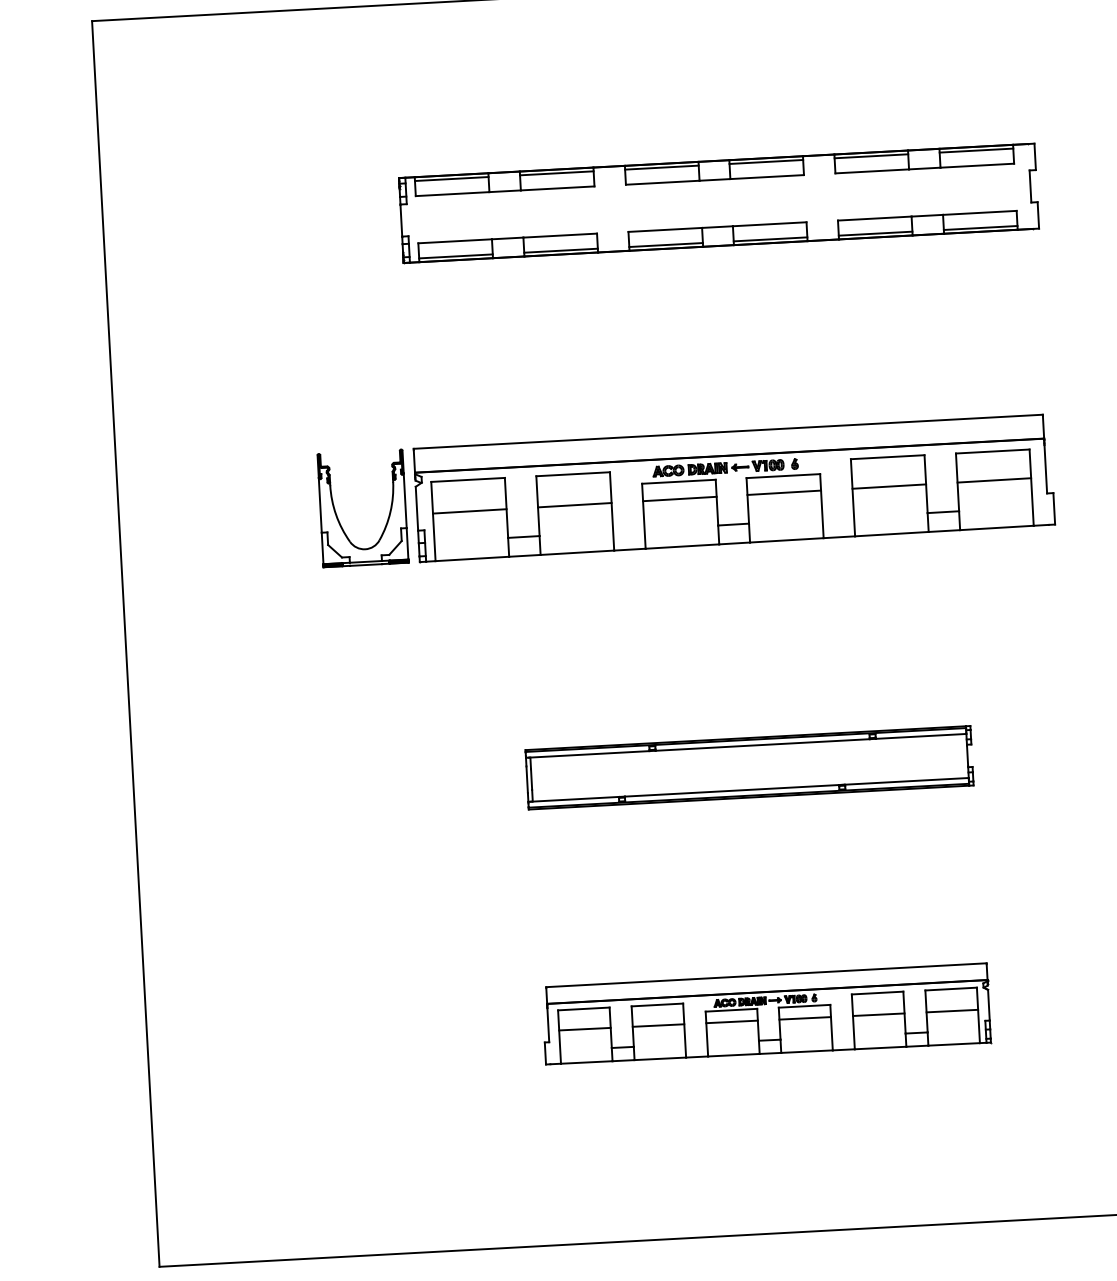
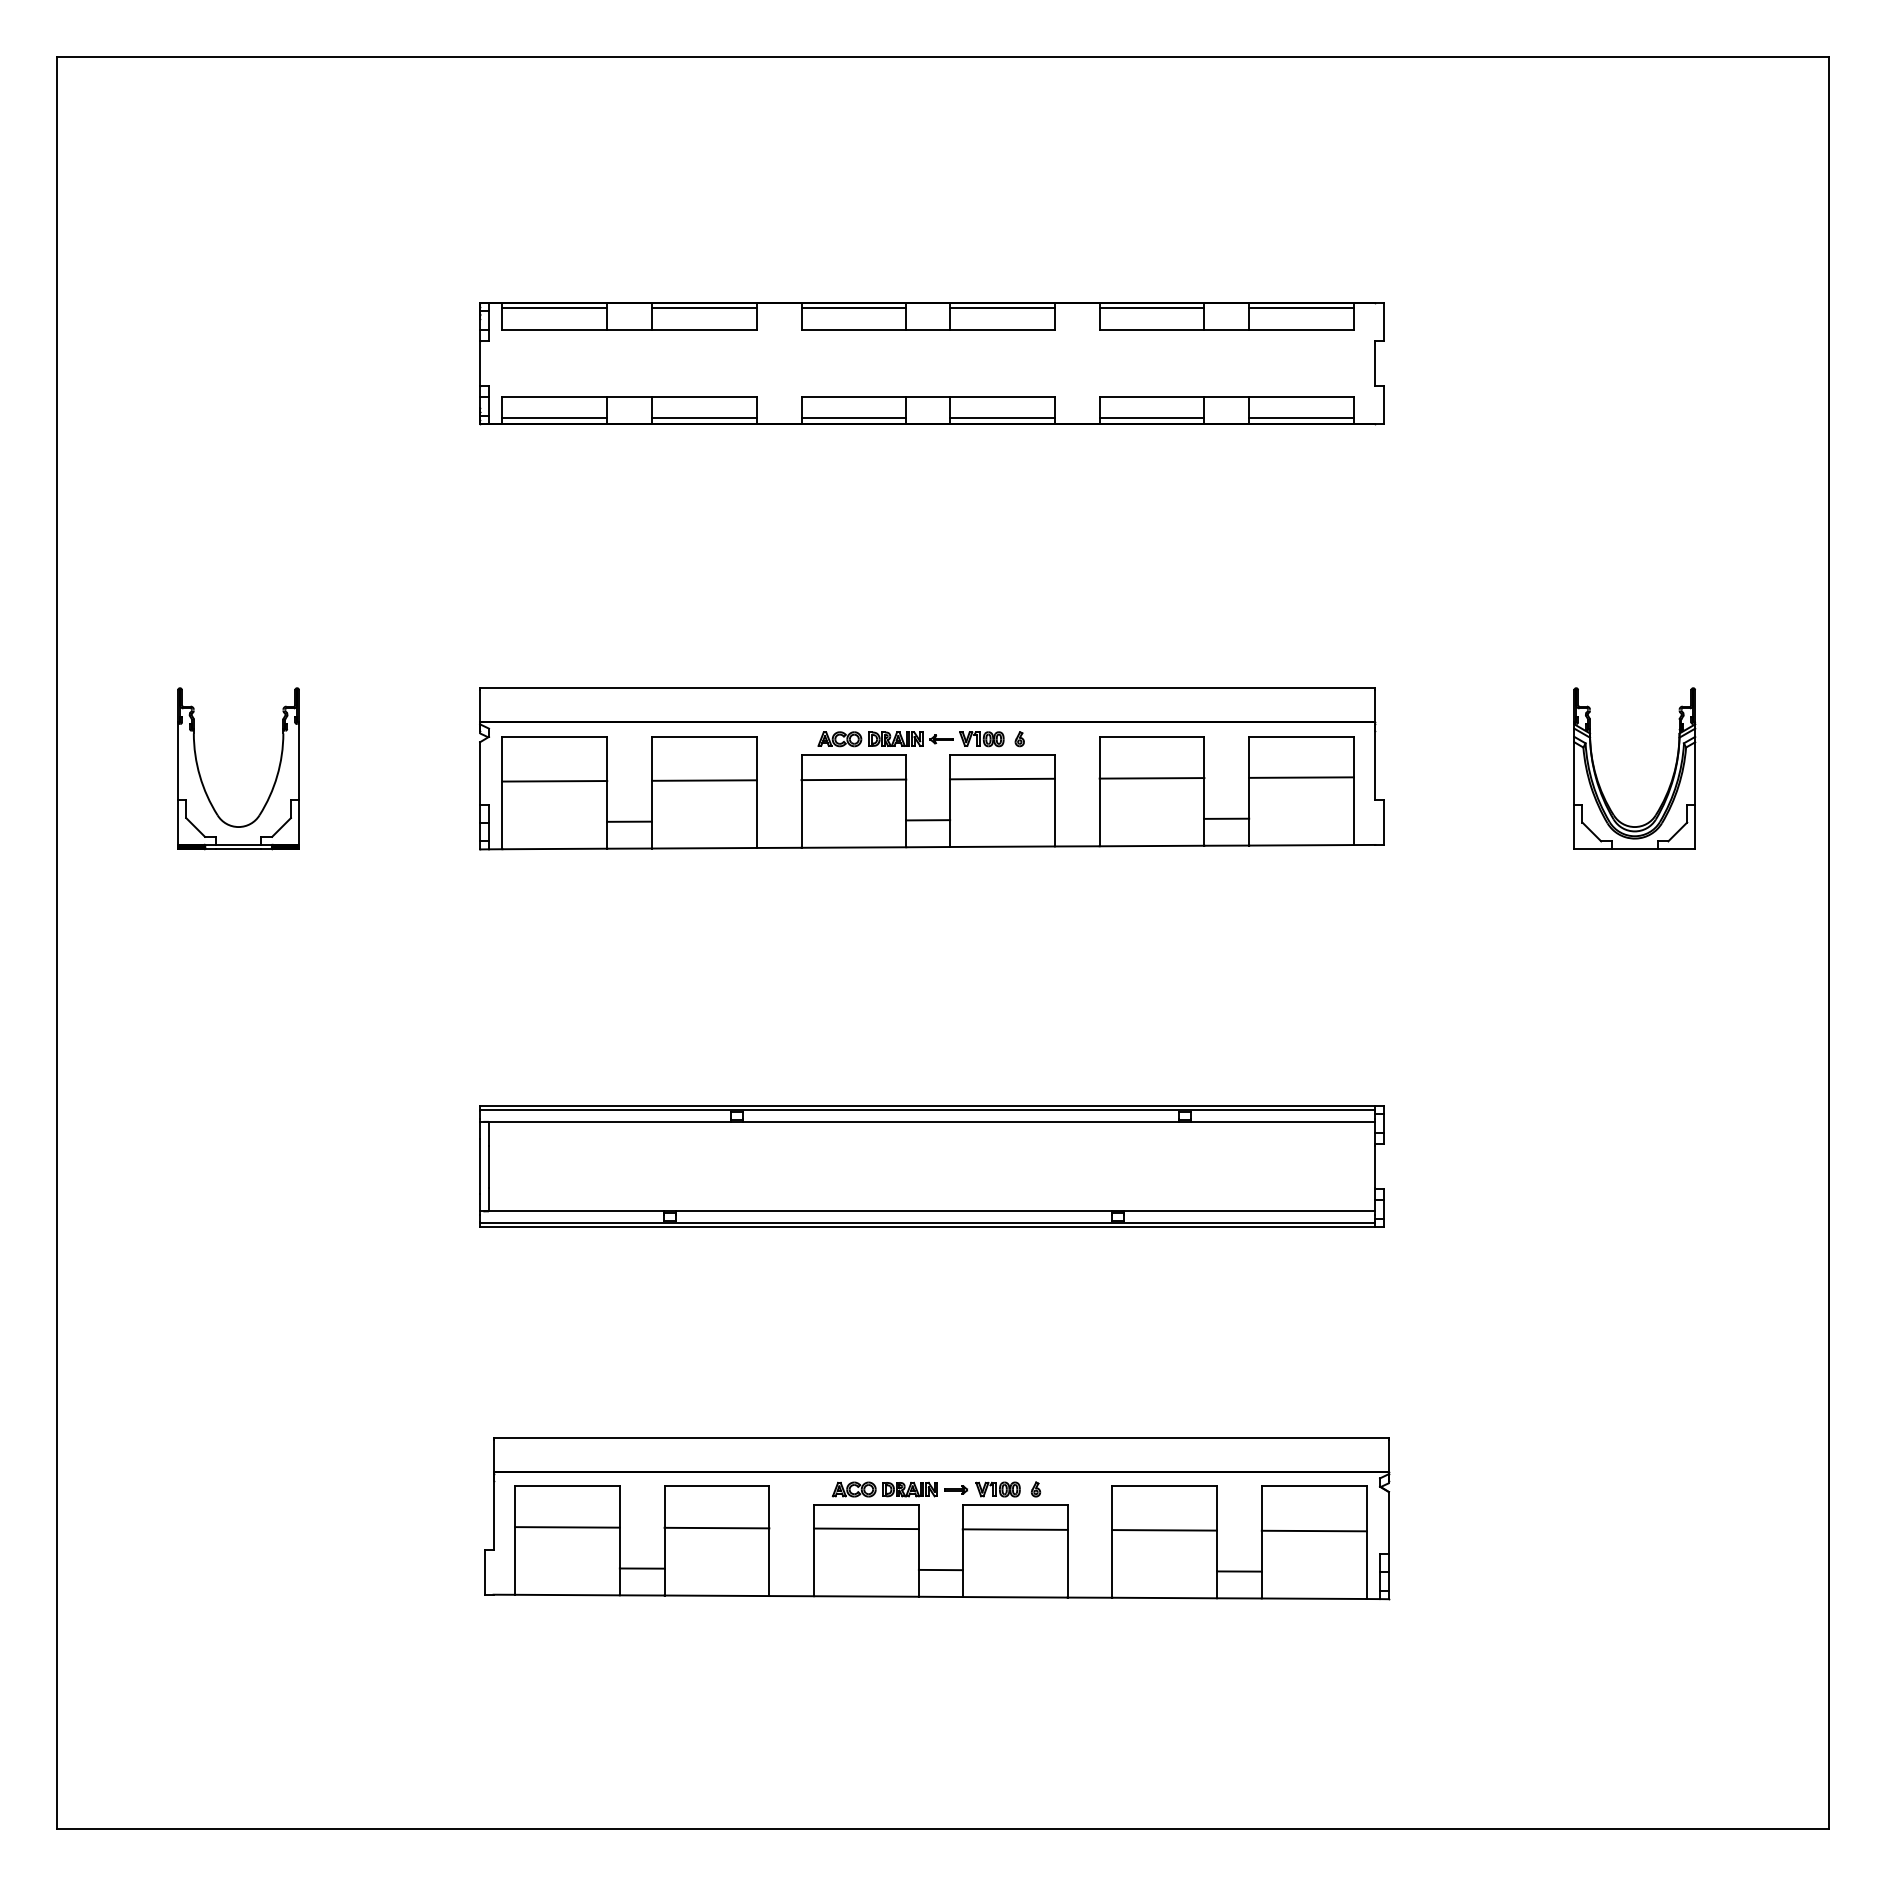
part: (337, 515) -> (201, 776), moved
part: (749, 767) -> (931, 1166), size x1.43
part: (766, 1014) -> (937, 1518), size x1.43

